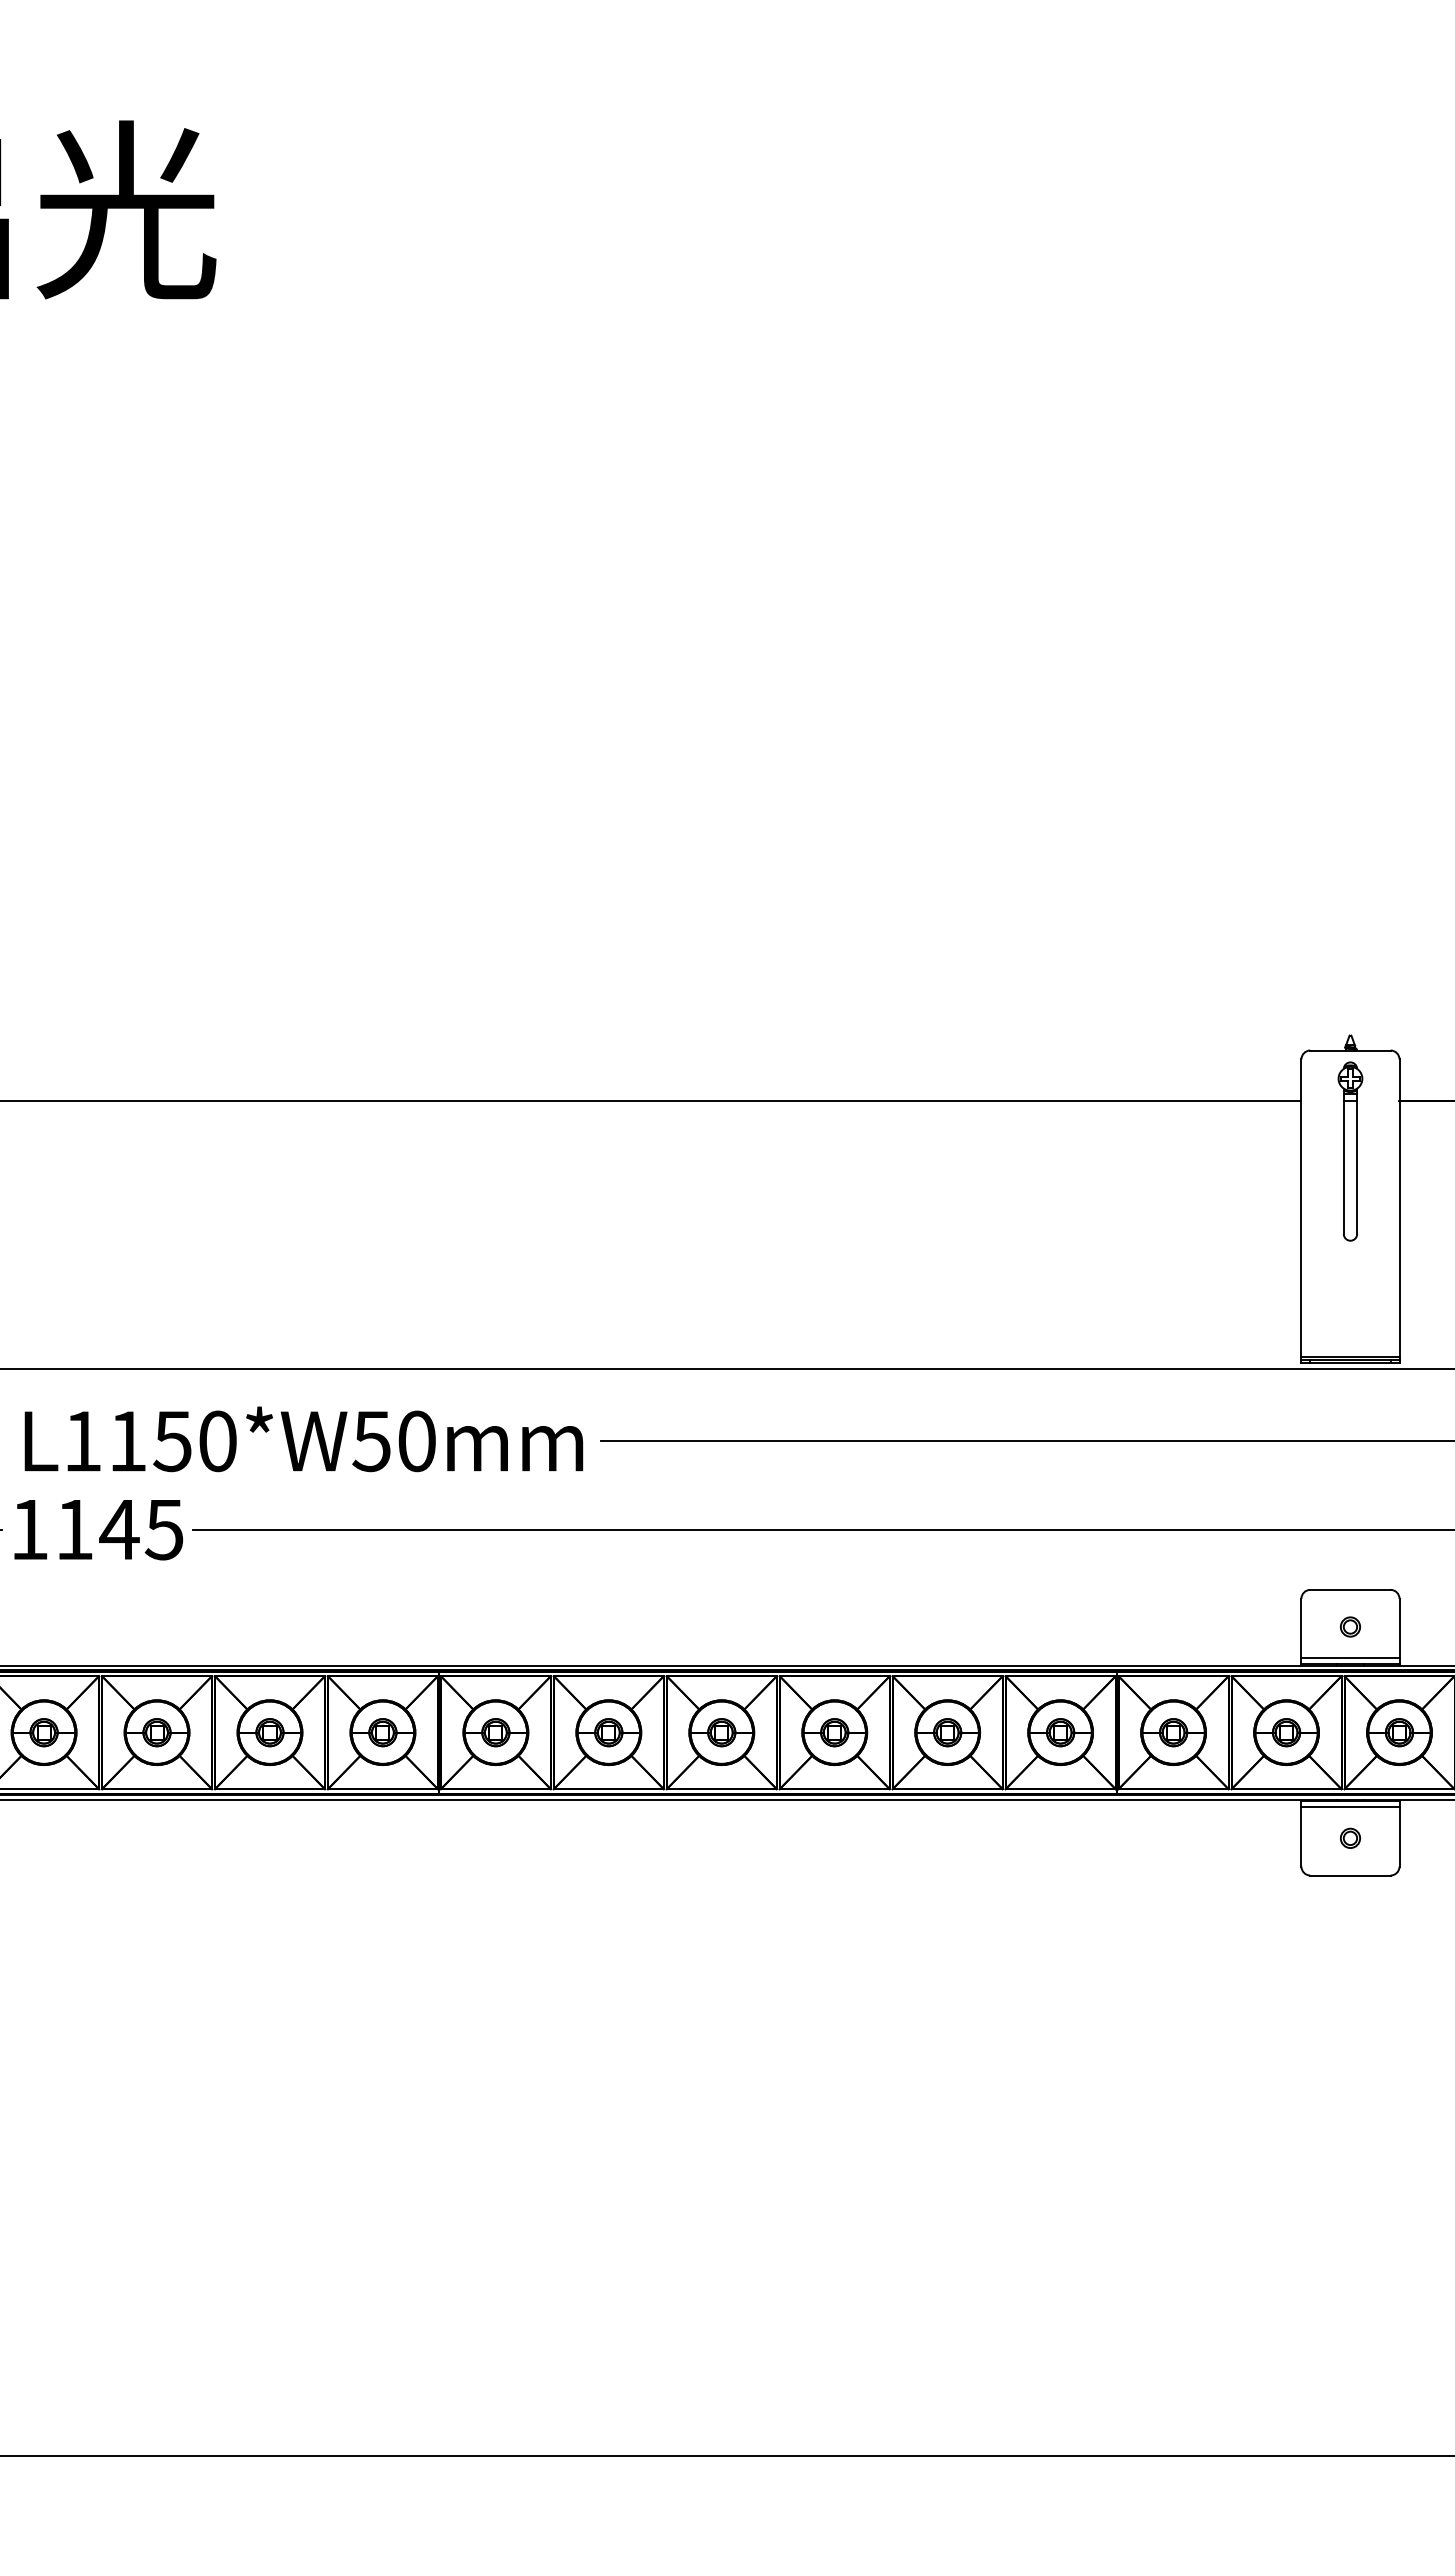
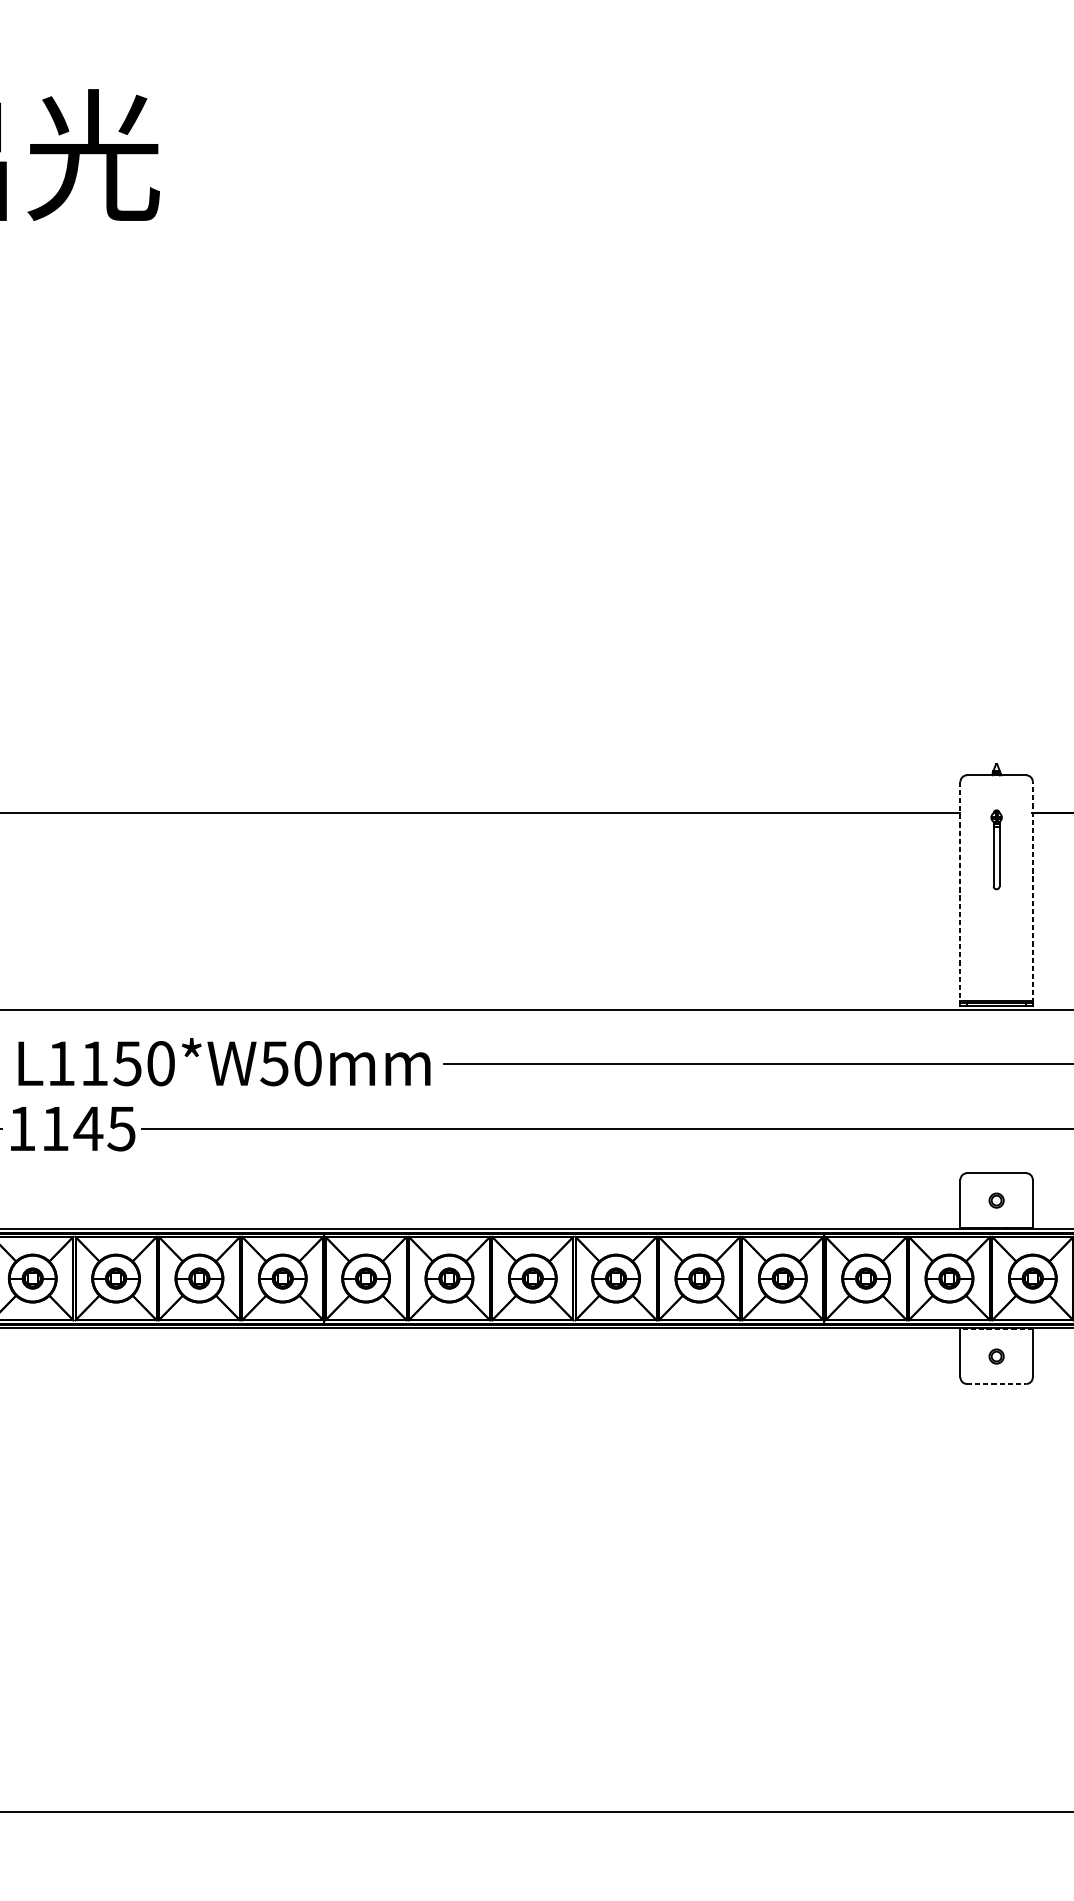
part: (1350, 1151) -> (996, 849), size x0.6
line: (1399, 1209) -> (1032, 892), solid -> dashed
line: (1301, 1210) -> (960, 893), solid -> dashed
line: (1350, 1658) -> (996, 1223), removed
line: (1349, 1801) -> (995, 1329), solid -> dashed
line: (1350, 1807) -> (996, 1333), removed
line: (1350, 1875) -> (996, 1383), solid -> dashed

